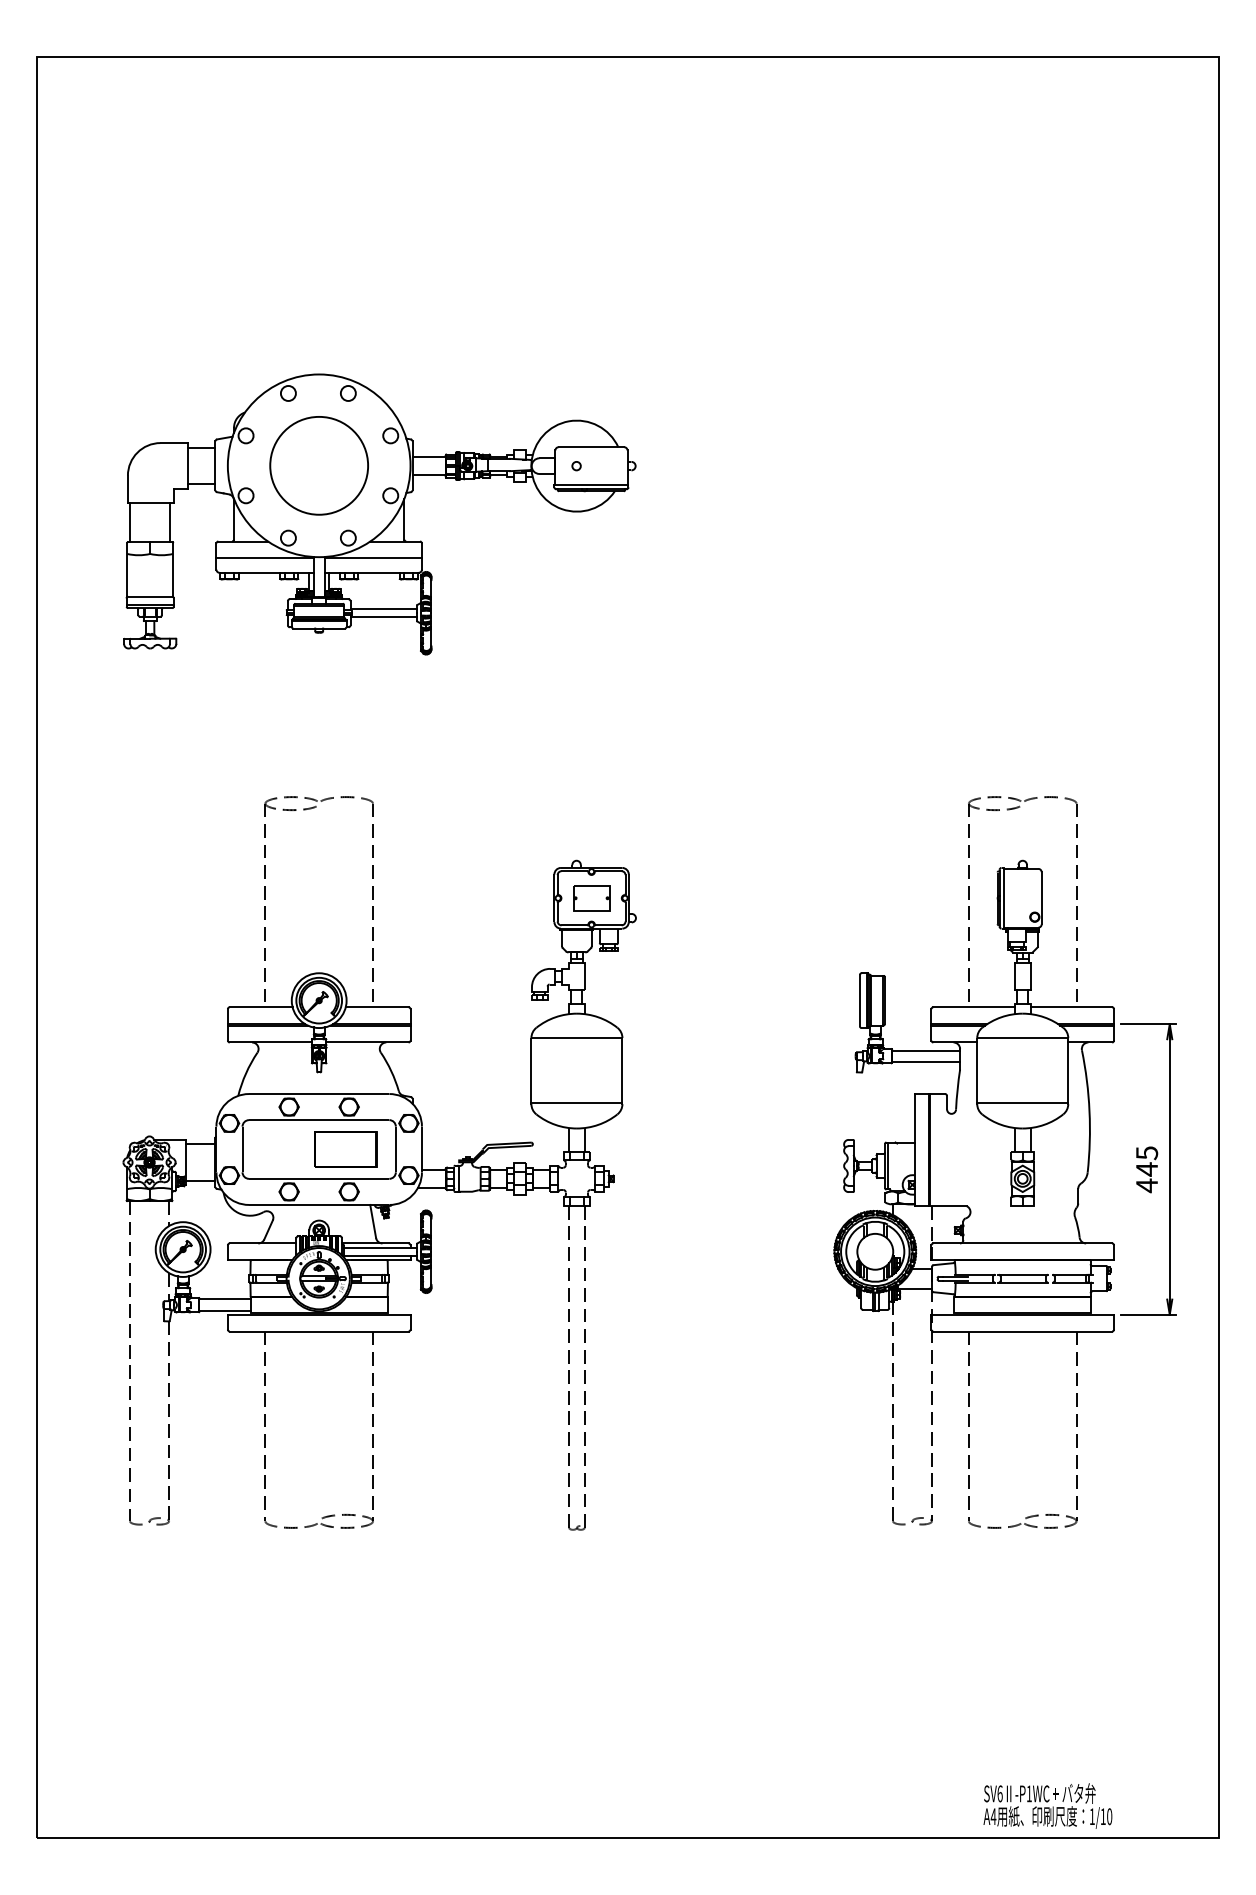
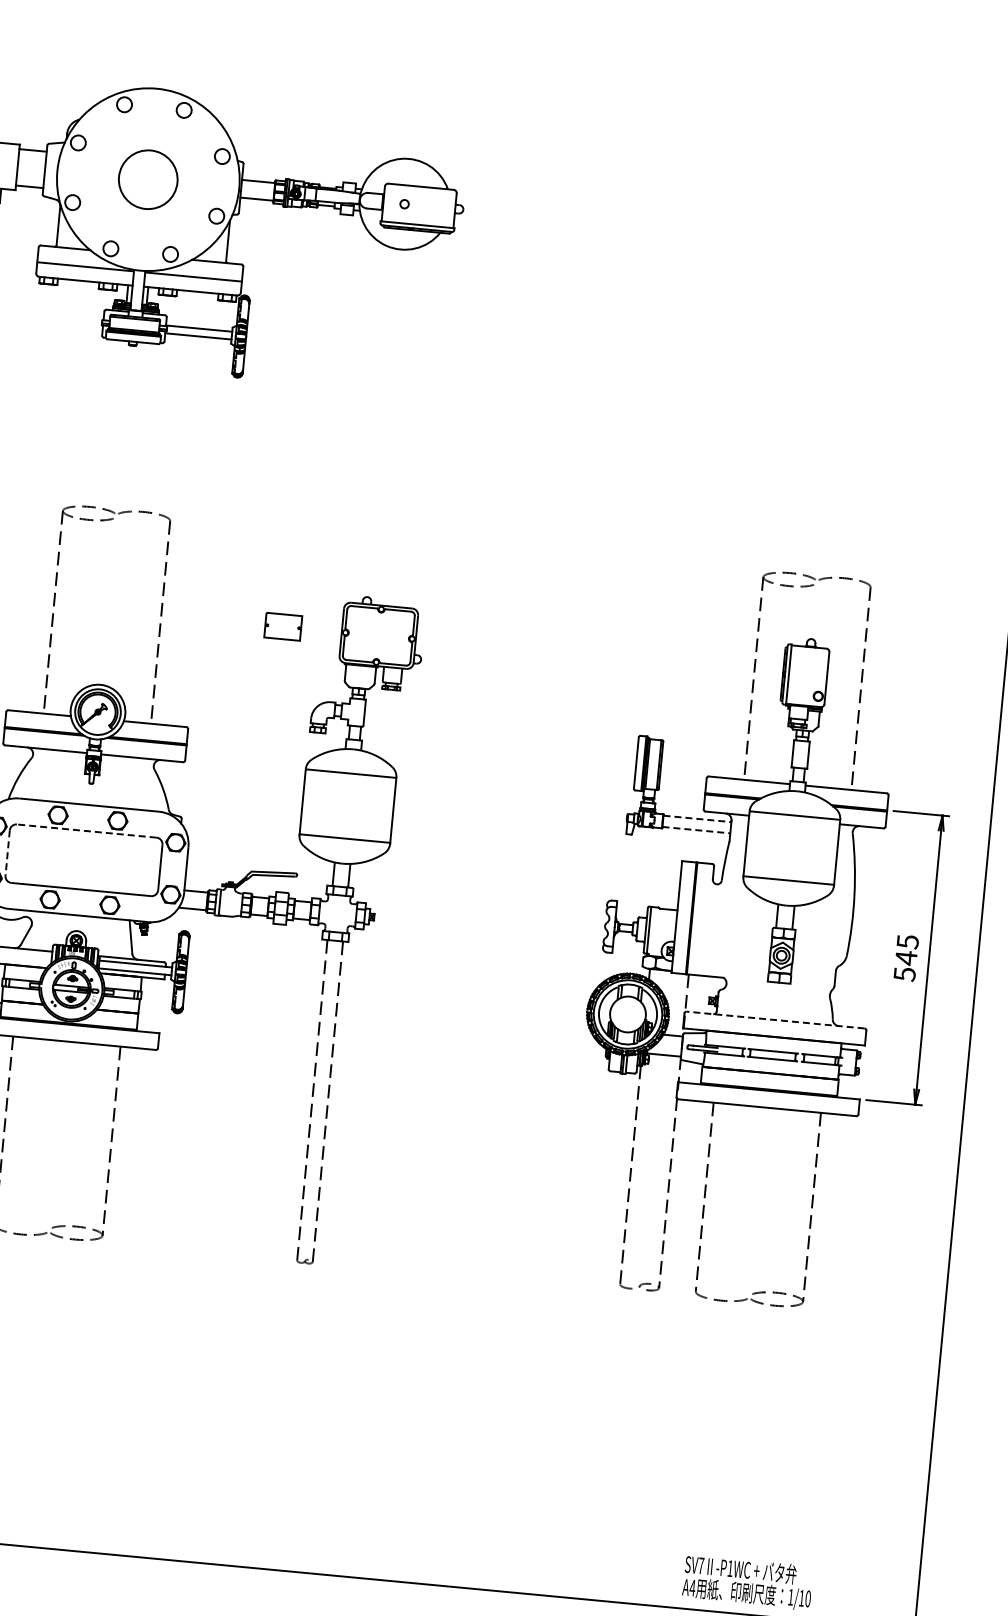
circle: (318, 465) -> (147, 179), size x0.6
part: (591, 898) -> (283, 627), moved
line: (926, 1050) -> (697, 818), solid -> dashed
line: (926, 1061) -> (696, 829), solid -> dashed
line: (318, 1120) -> (86, 831), solid -> dashed
line: (242, 1149) -> (7, 853), solid -> dashed
part: (345, 1149) -> (110, 862), removed
text: (1147, 1185) -> (905, 974), 445 -> 545
line: (1022, 1243) -> (775, 1020), solid -> dashed
text: (999, 1793) -> (700, 1565), SV6 -> SV7

